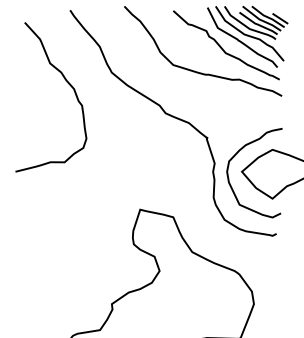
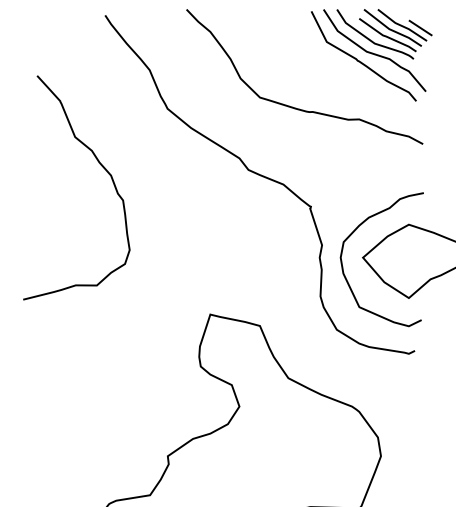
curve: (223, 48) -> (335, 72), removed
curve: (66, 82) -> (99, 165), moved

